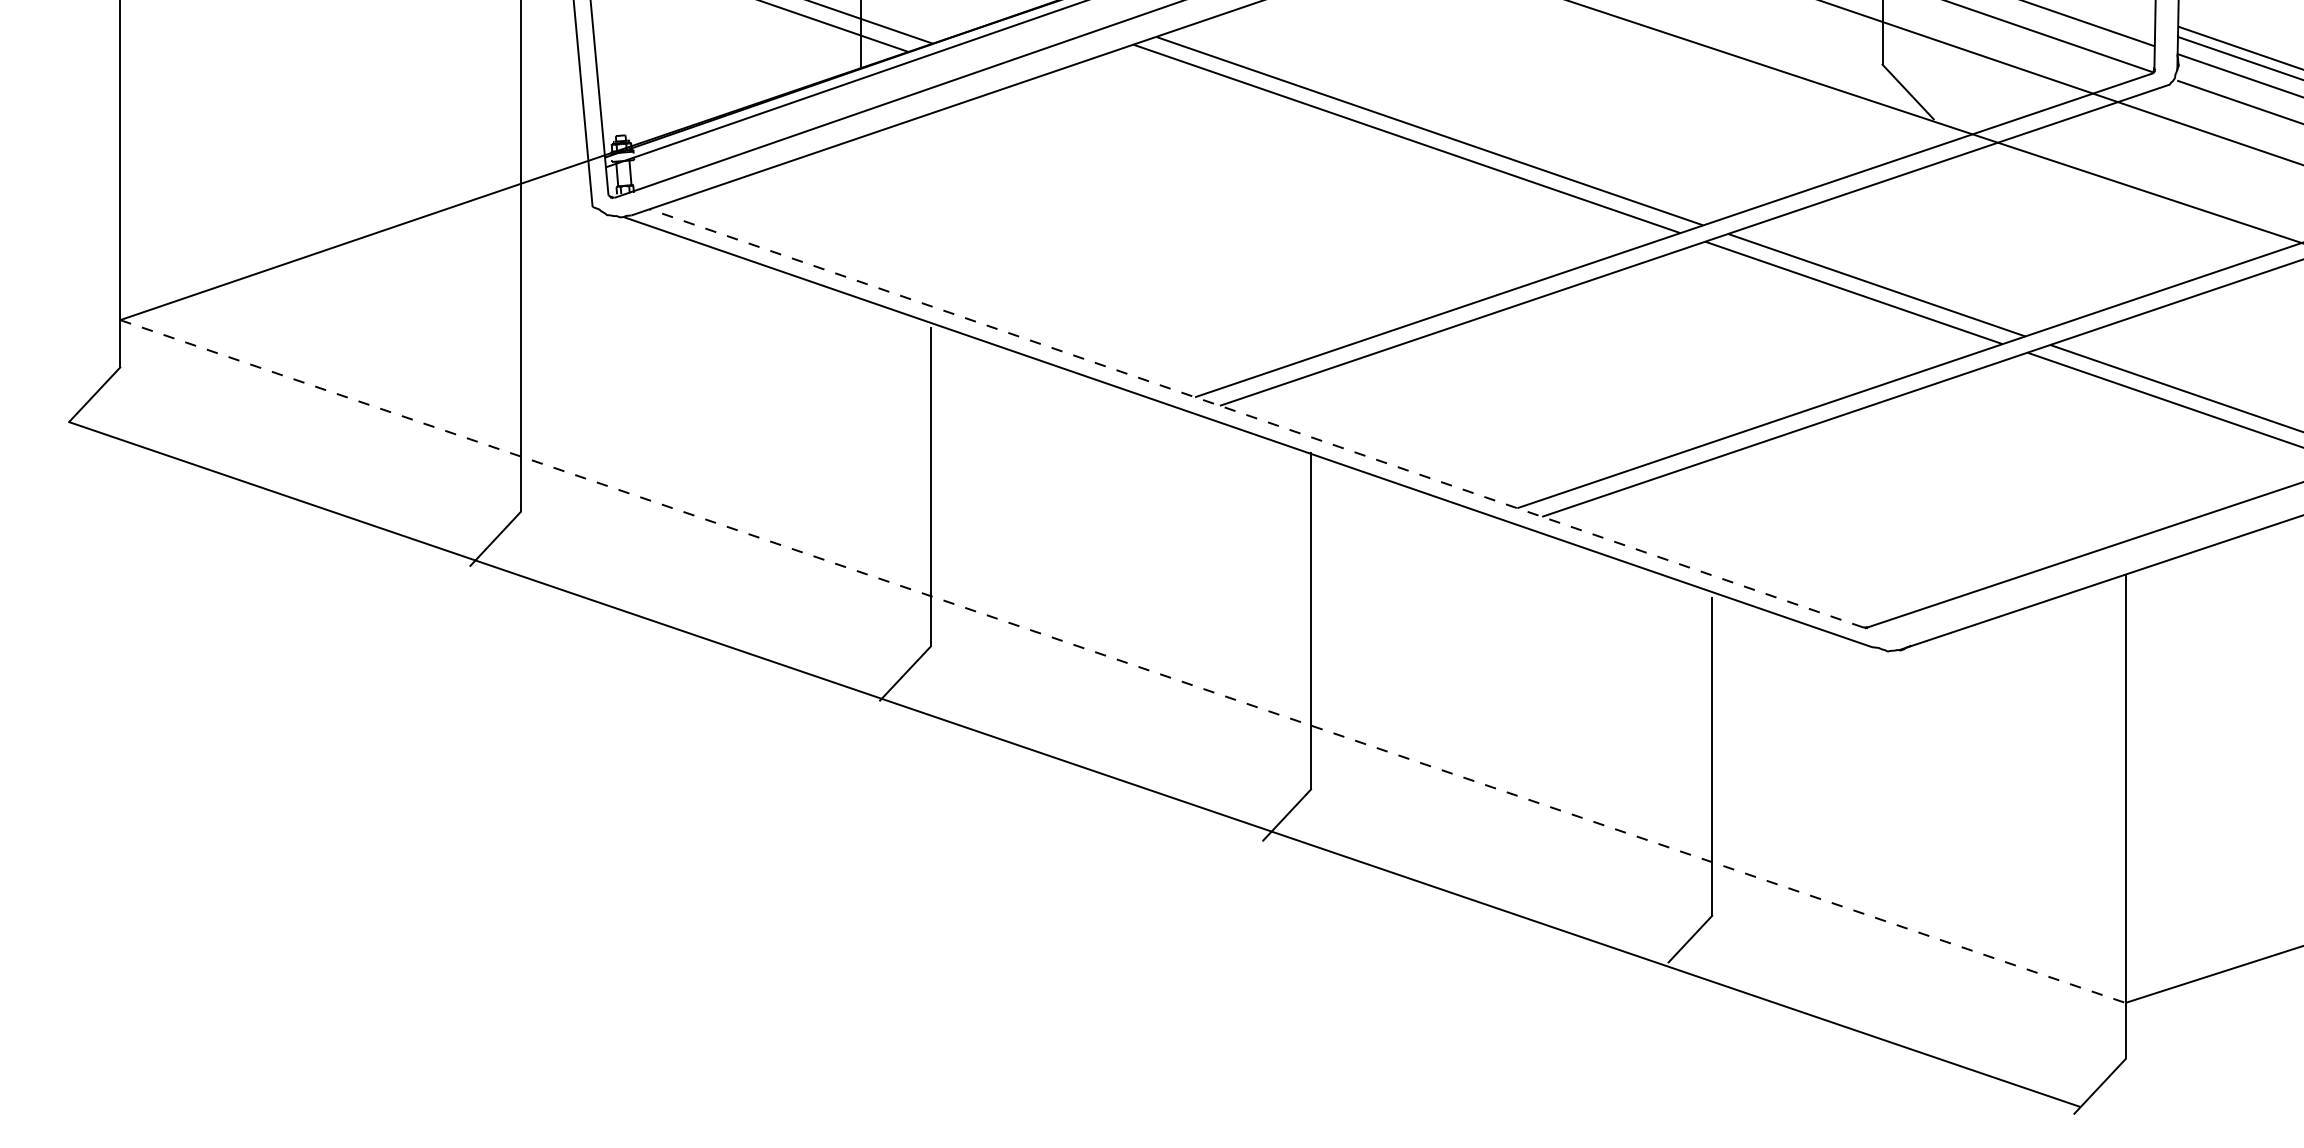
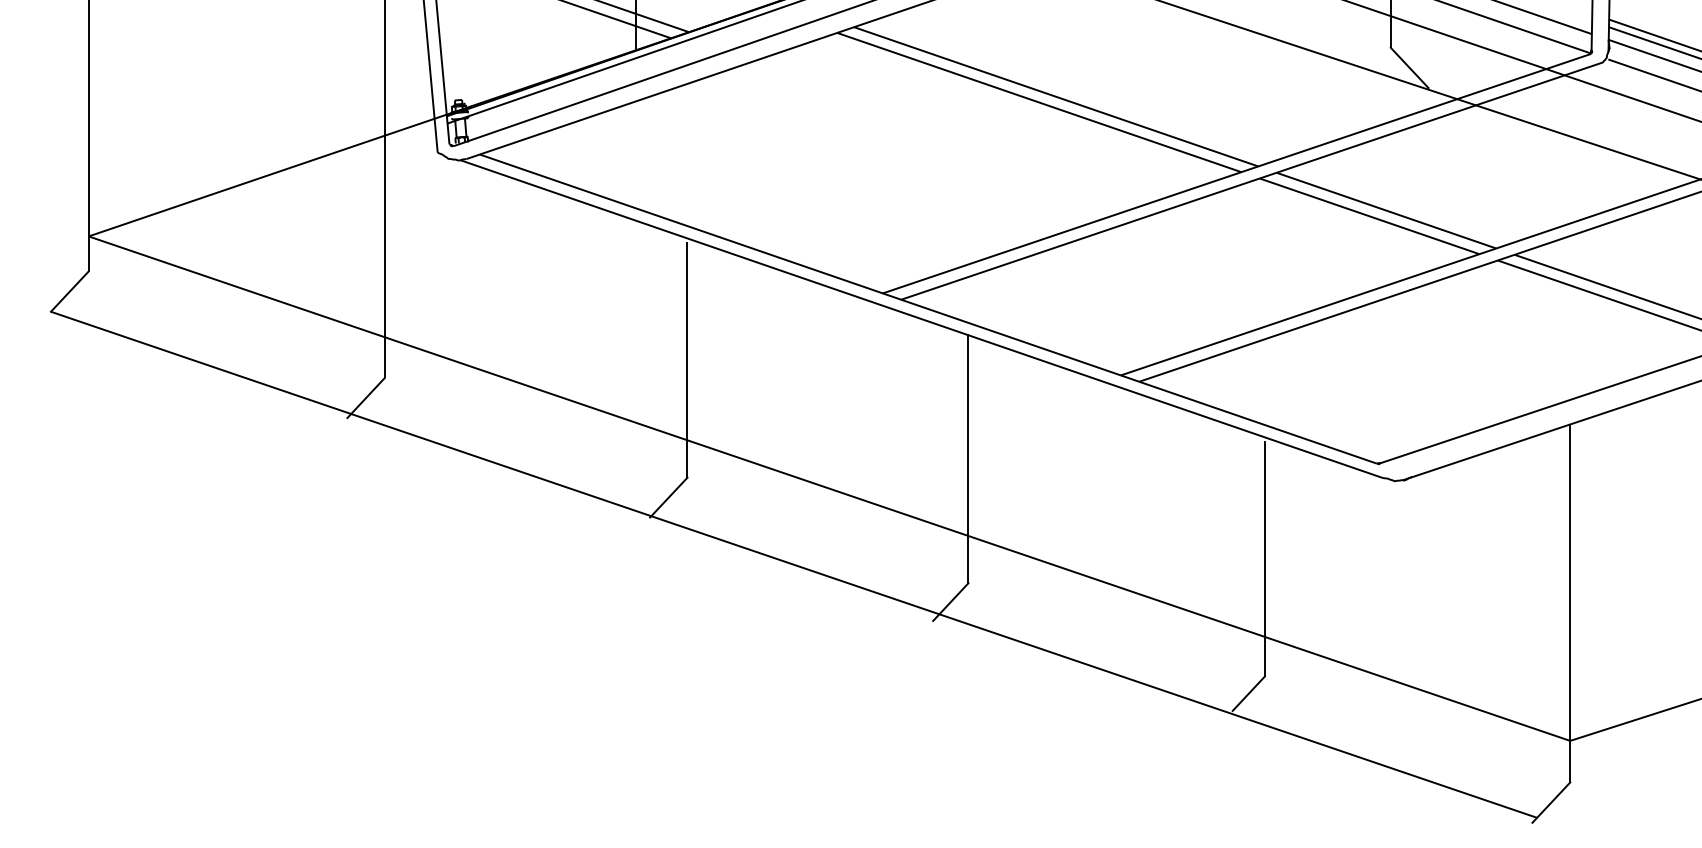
line: (1256, 418) -> (928, 309), dashed -> solid
line: (1123, 661) -> (829, 488), dashed -> solid

